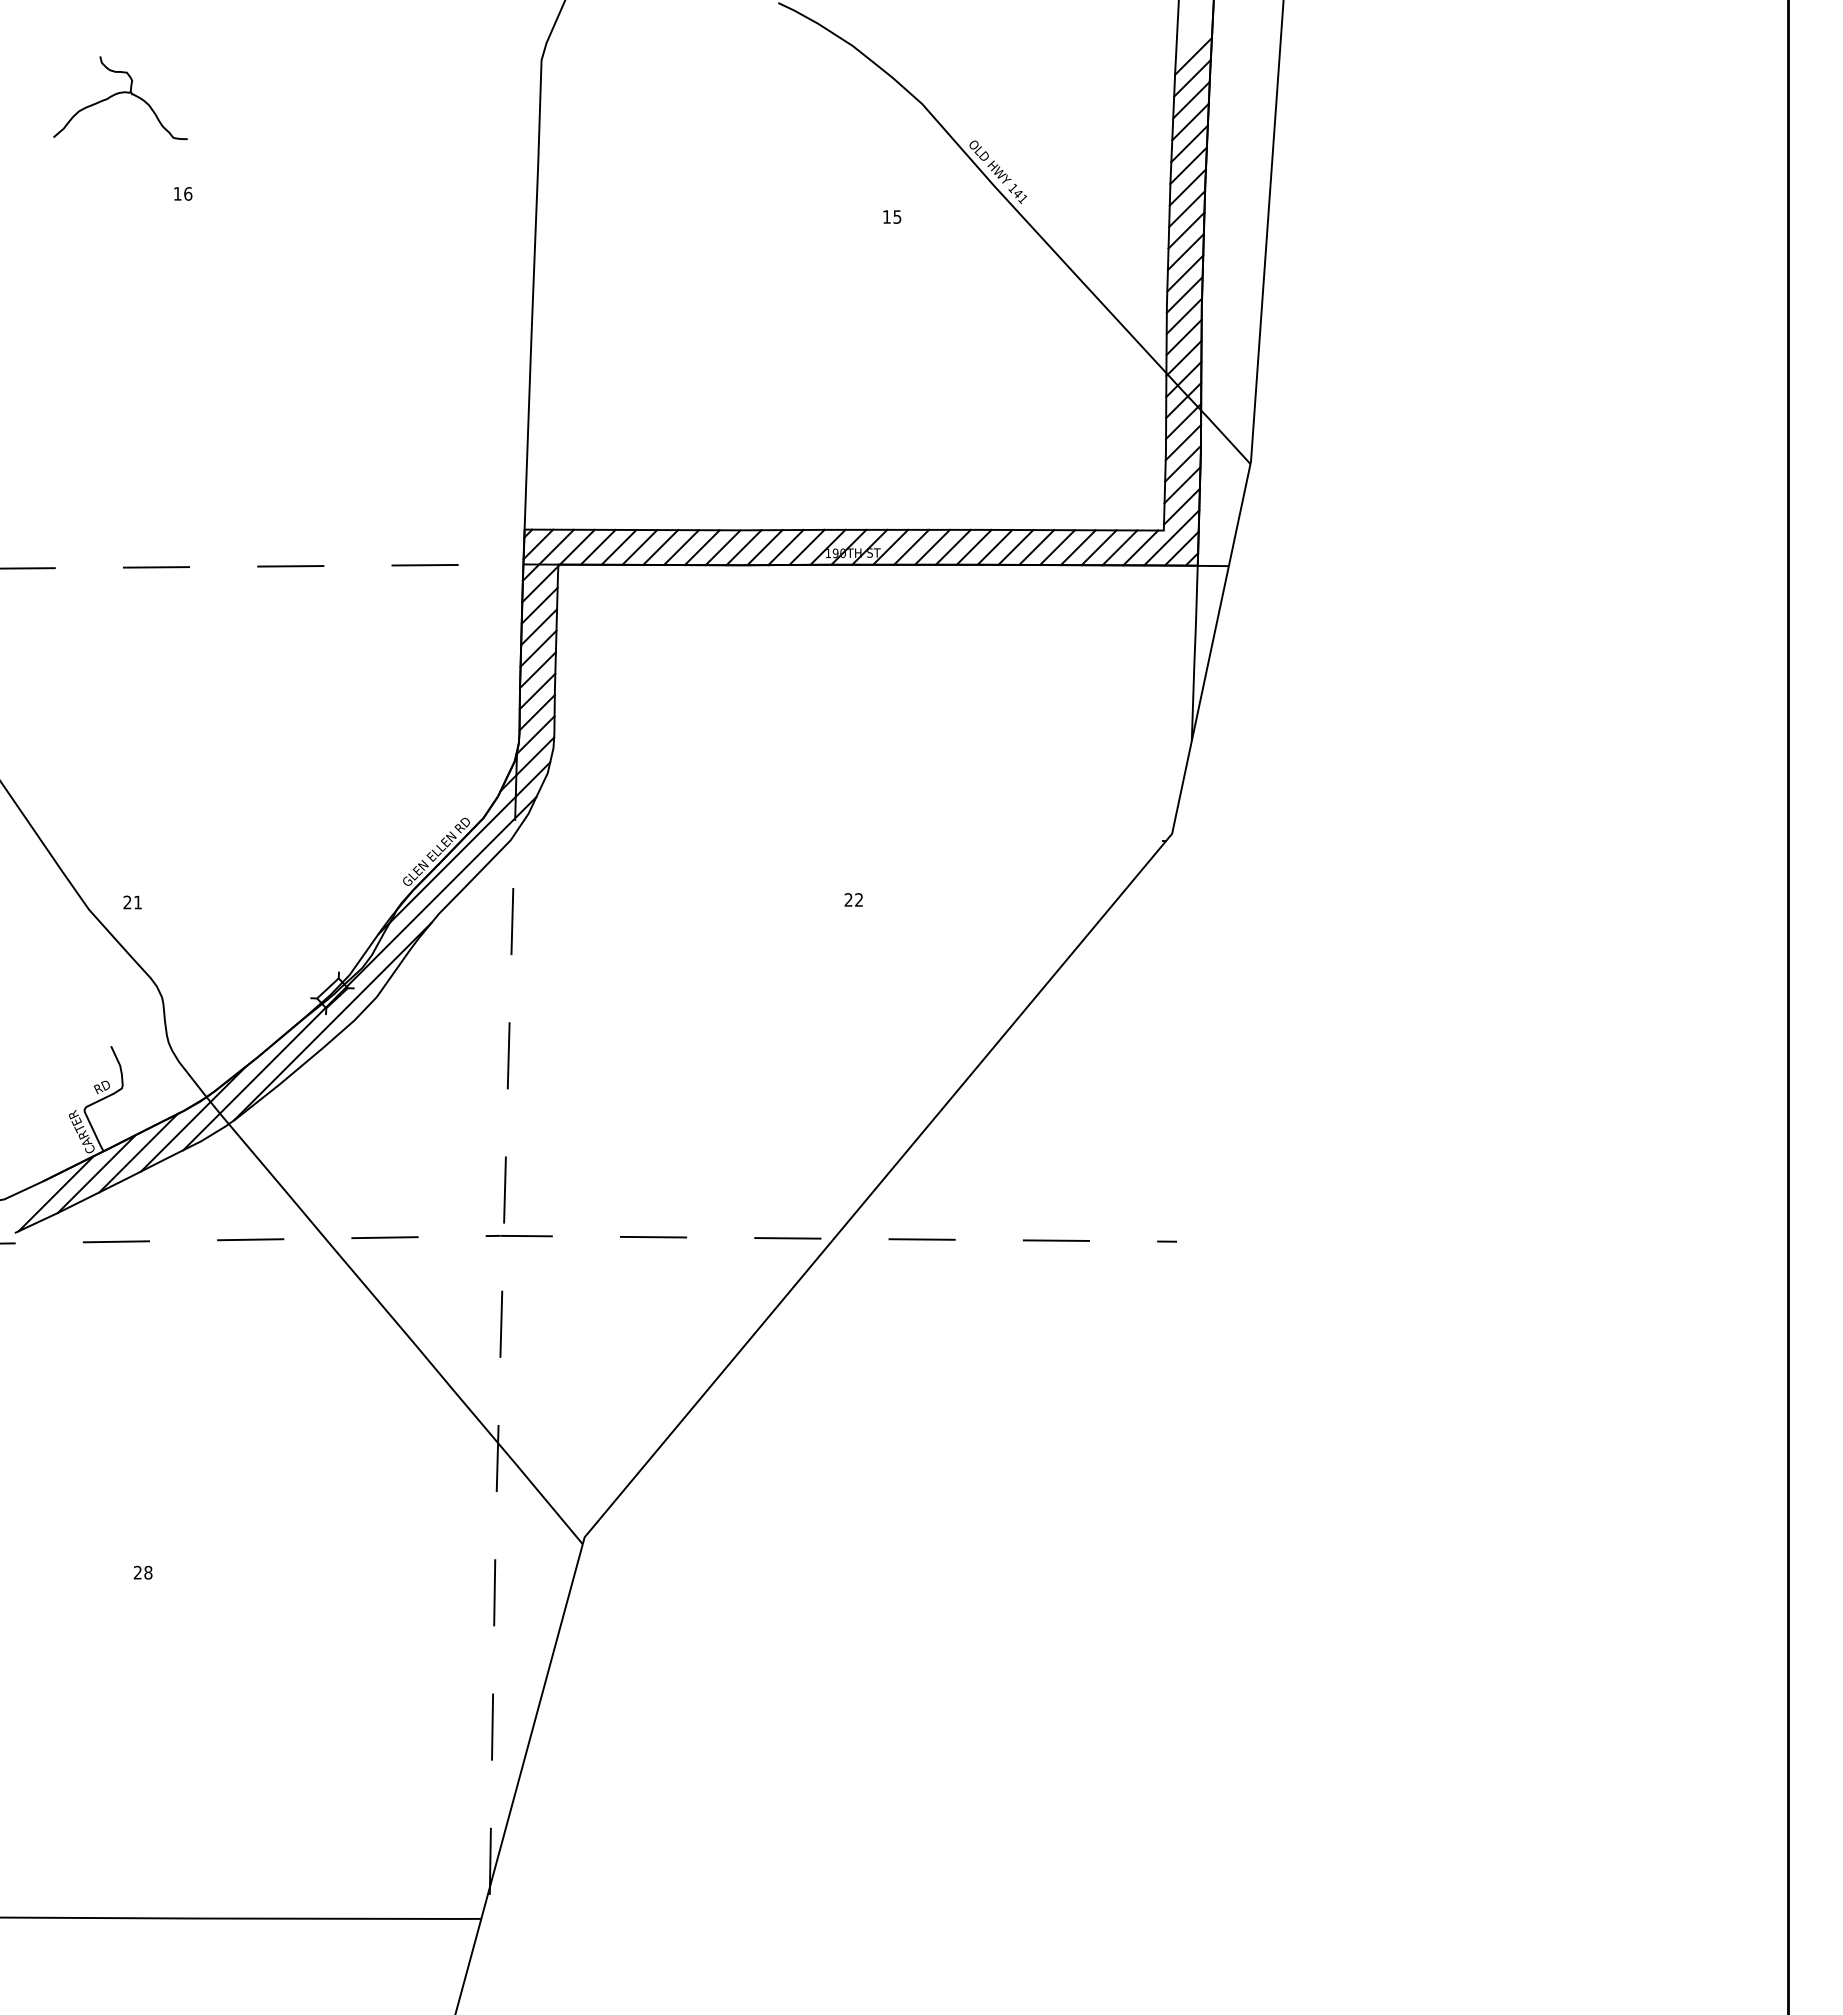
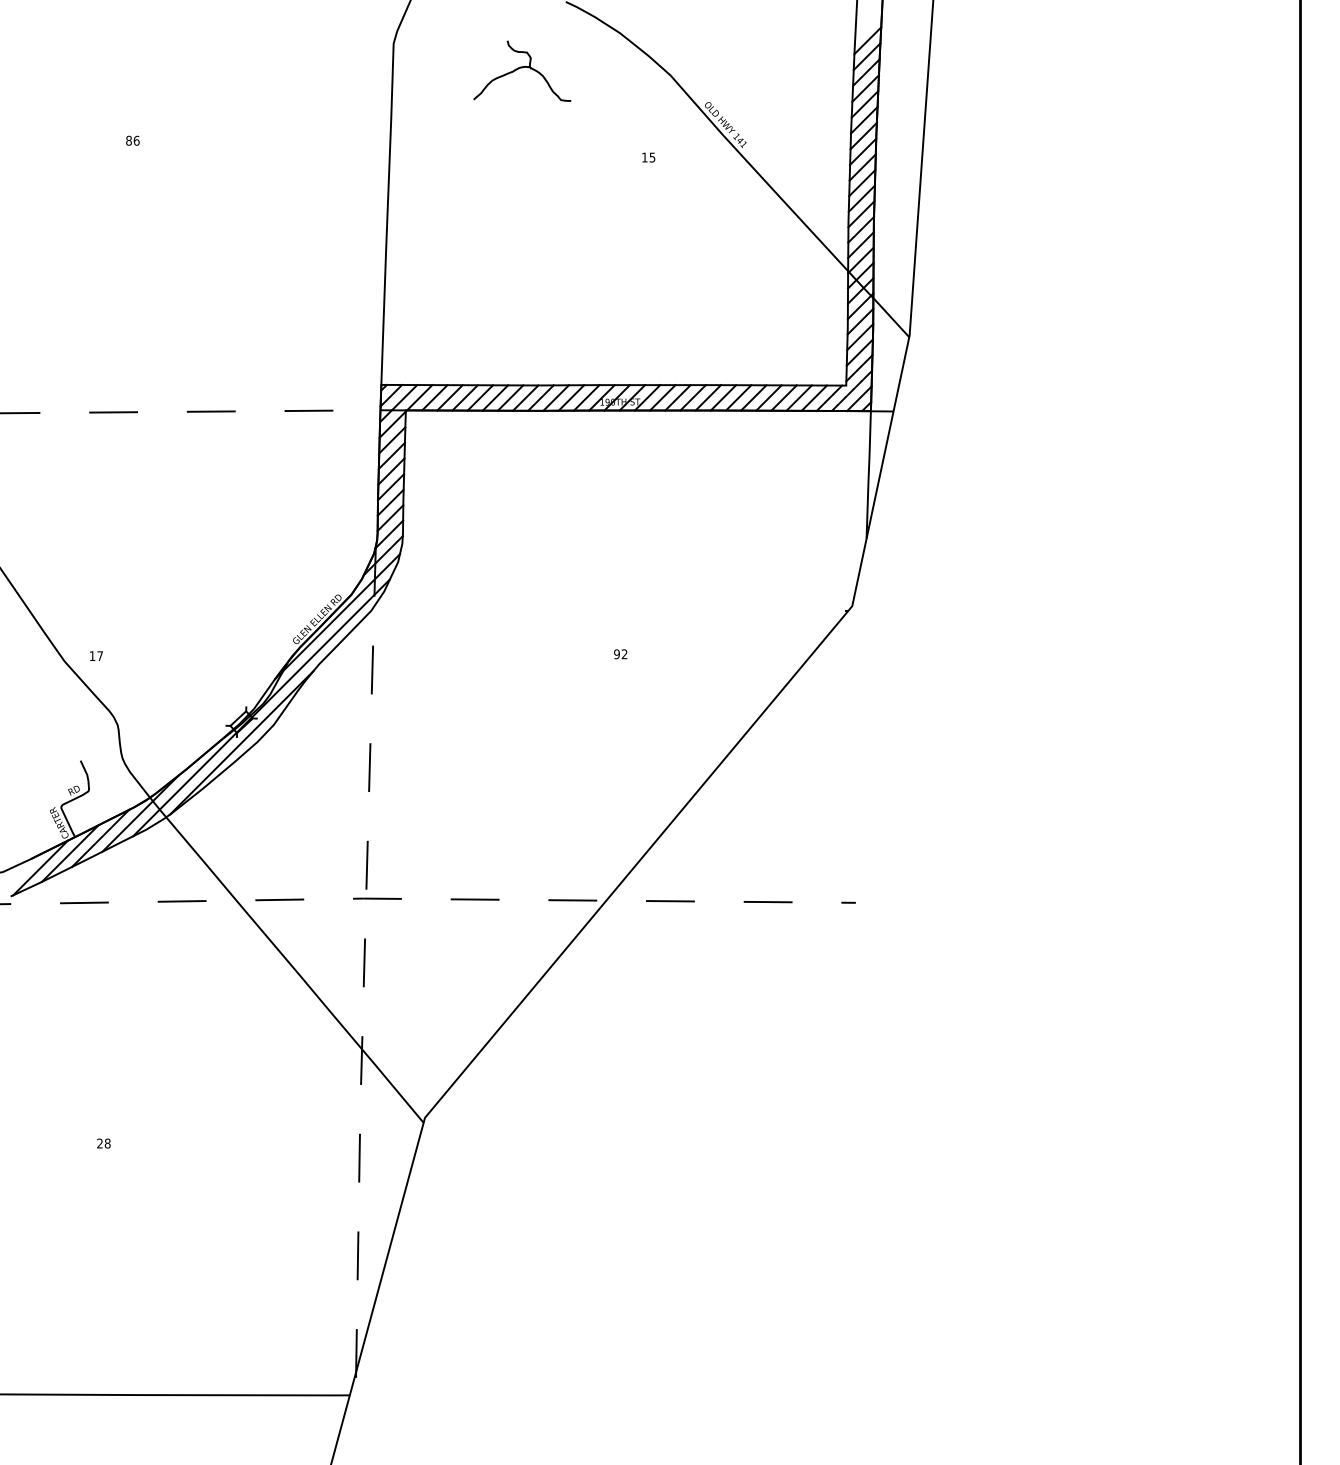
part: (120, 97) -> (522, 70), moved
text: (177, 193) -> (128, 140), 16 -> 86
text: (848, 899) -> (616, 653), 22 -> 92
text: (132, 902) -> (96, 656), 21 -> 17

